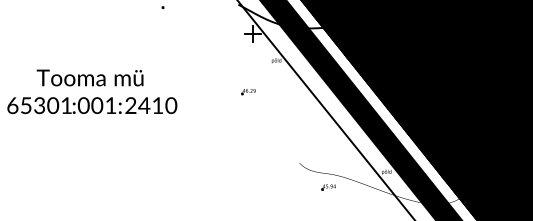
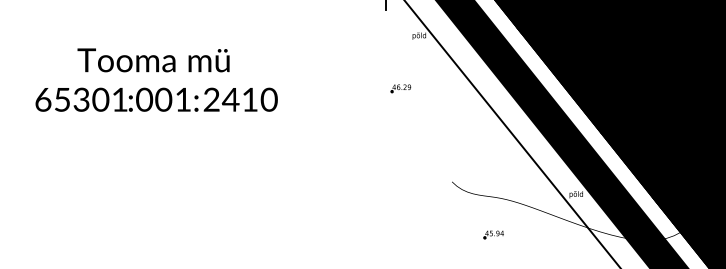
part: (248, 92) -> (400, 89), moved
part: (328, 187) -> (493, 235), moved

